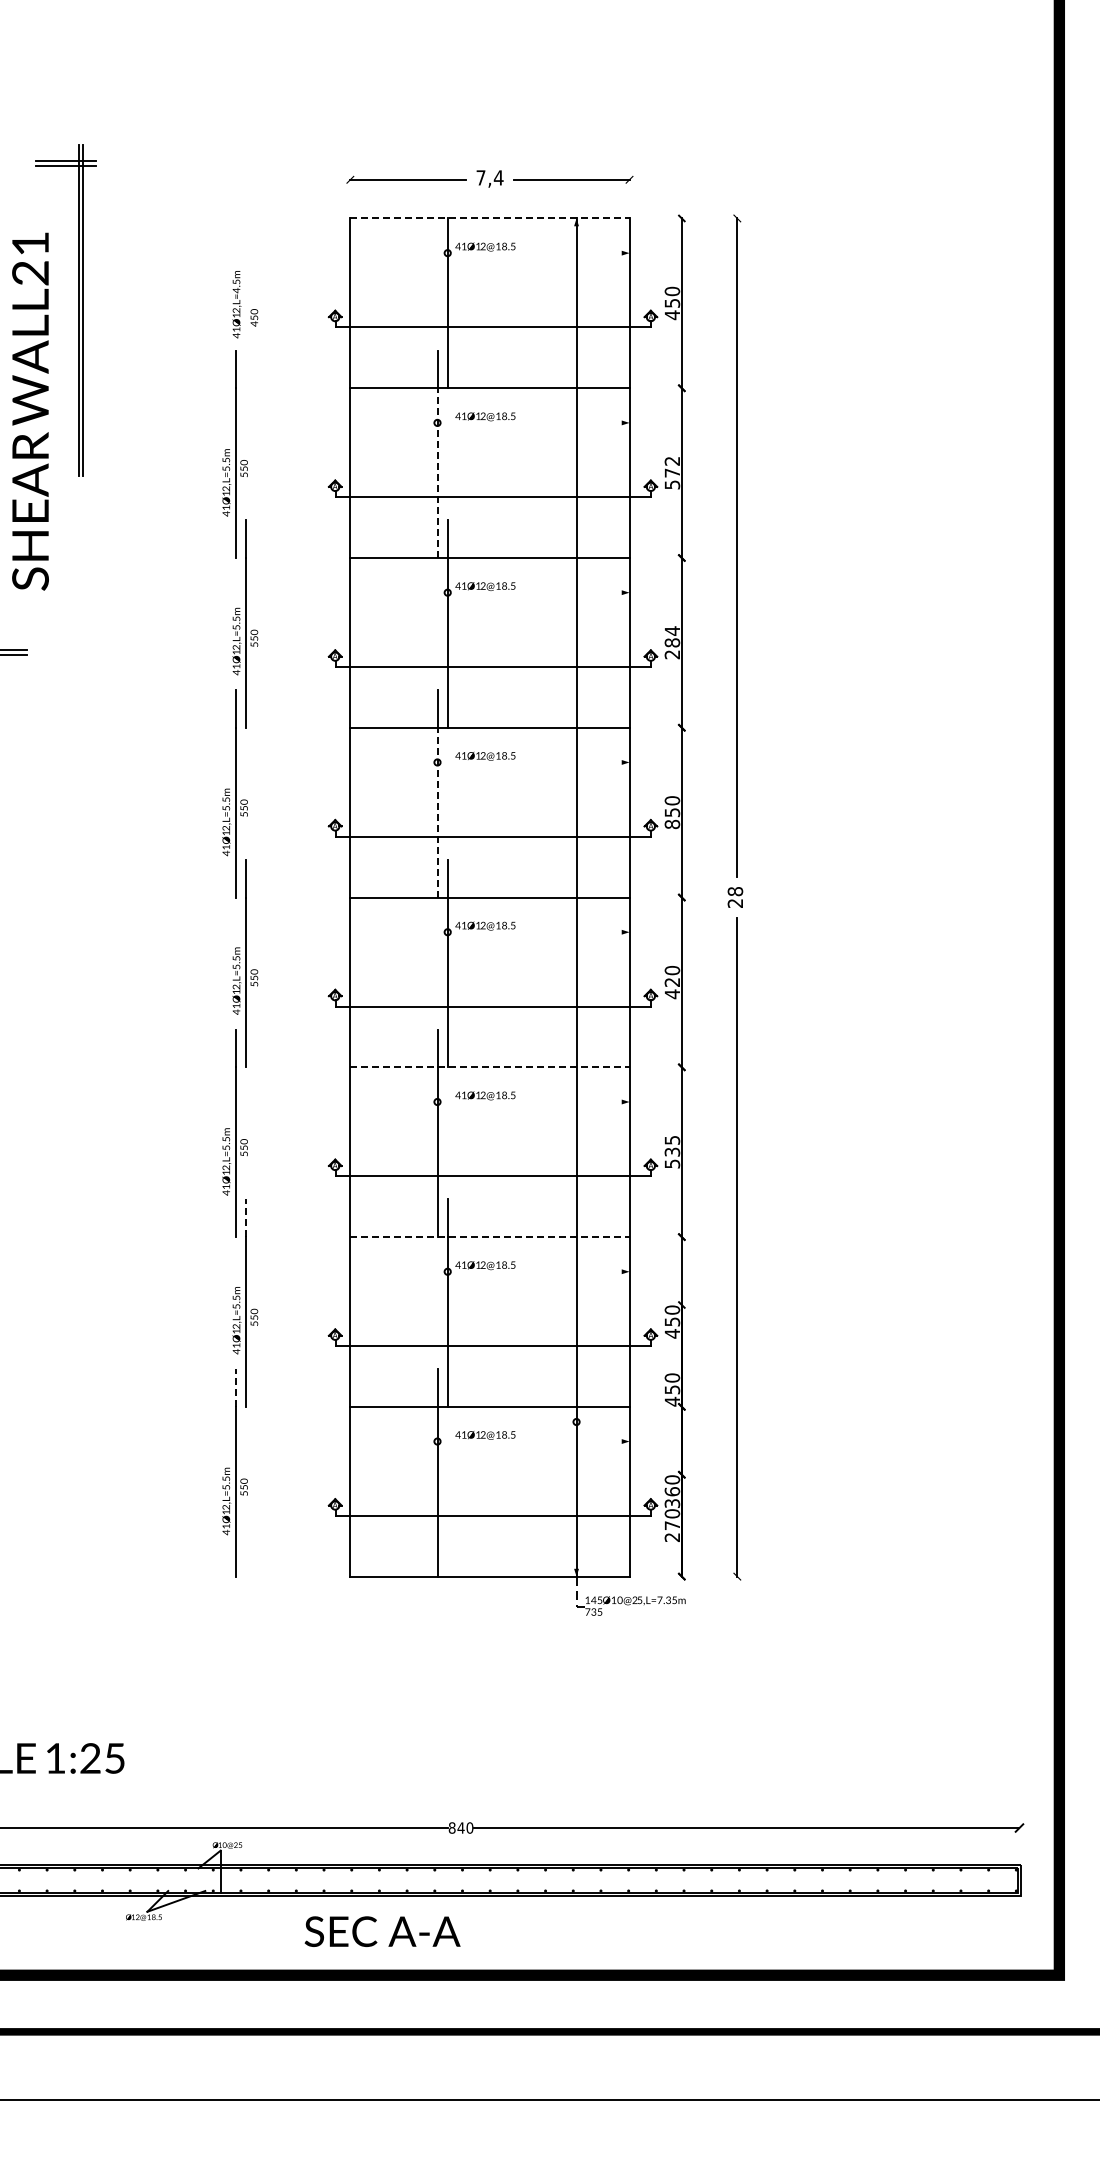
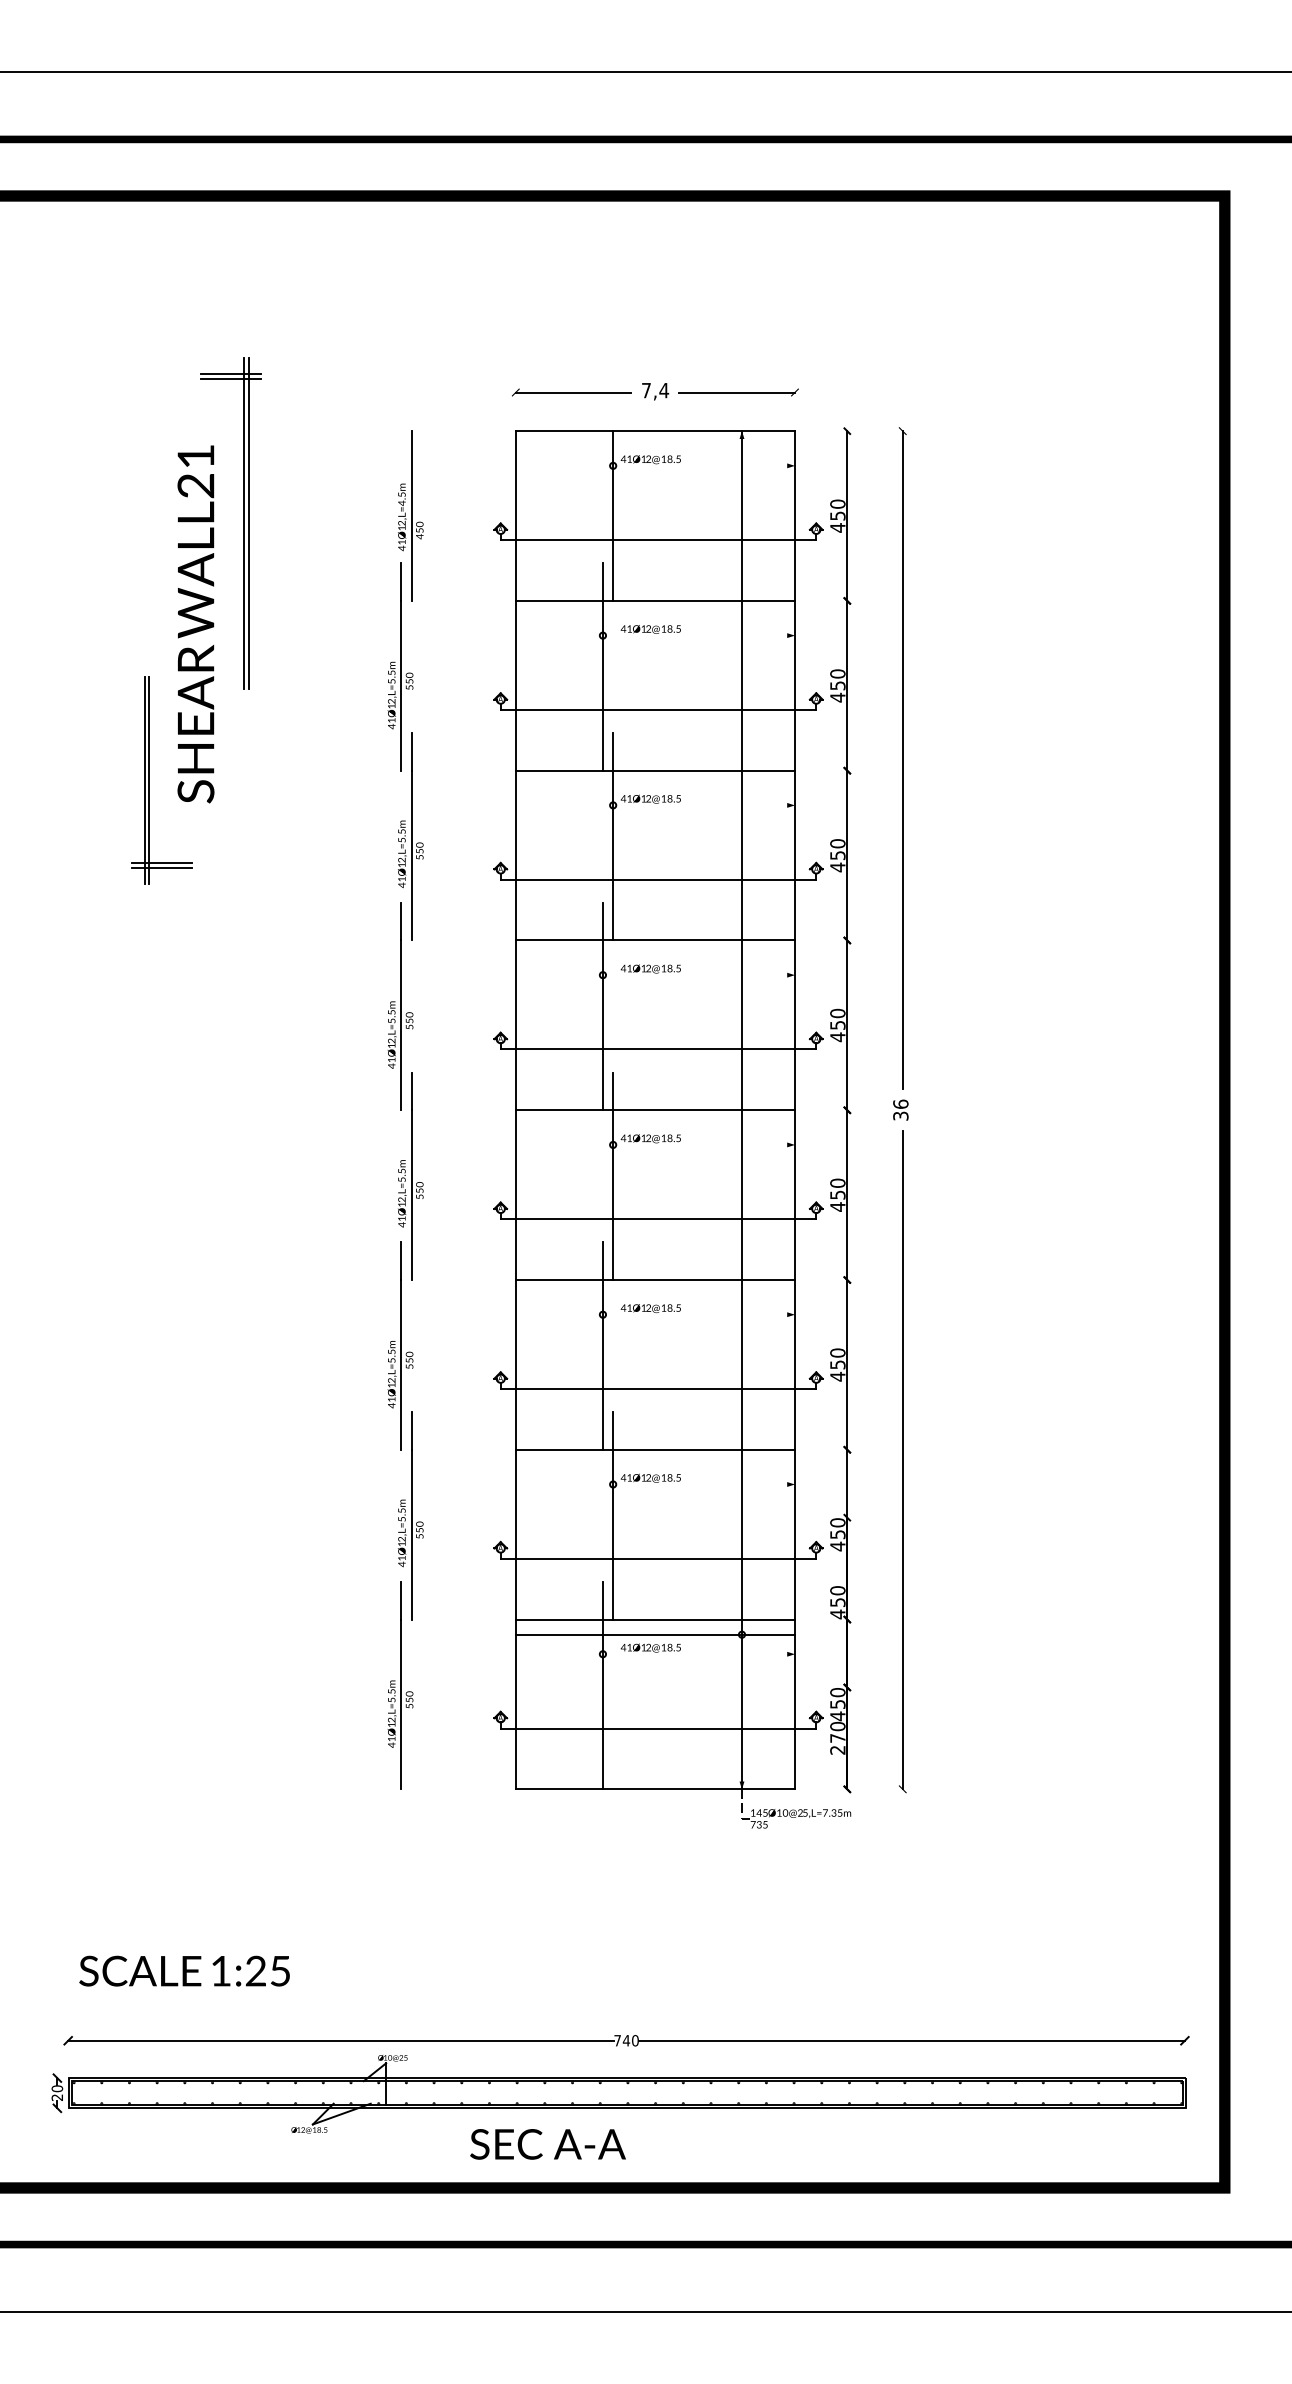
line: (490, 218) -> (655, 431), dashed -> solid
line: (246, 302) -> (411, 515), added
line: (437, 472) -> (602, 685), dashed -> solid
text: (672, 472) -> (837, 685), 572 -> 450
text: (672, 642) -> (837, 855), 284 -> 450
line: (437, 812) -> (602, 1025), dashed -> solid
text: (672, 824) -> (837, 1037), 850 -> 450
text: (735, 896) -> (900, 1109), 28 -> 36
text: (672, 981) -> (837, 1194), 420 -> 450
line: (490, 1067) -> (655, 1280), dashed -> solid
text: (672, 1151) -> (837, 1364), 535 -> 450
line: (246, 1217) -> (411, 1430), dashed -> solid
line: (490, 1236) -> (655, 1449), dashed -> solid
line: (236, 1387) -> (401, 1600), dashed -> solid
line: (489, 1421) -> (654, 1634), added
text: (672, 1497) -> (837, 1710), 360 -> 450
text: (452, 1827) -> (617, 2040), 840 -> 740

